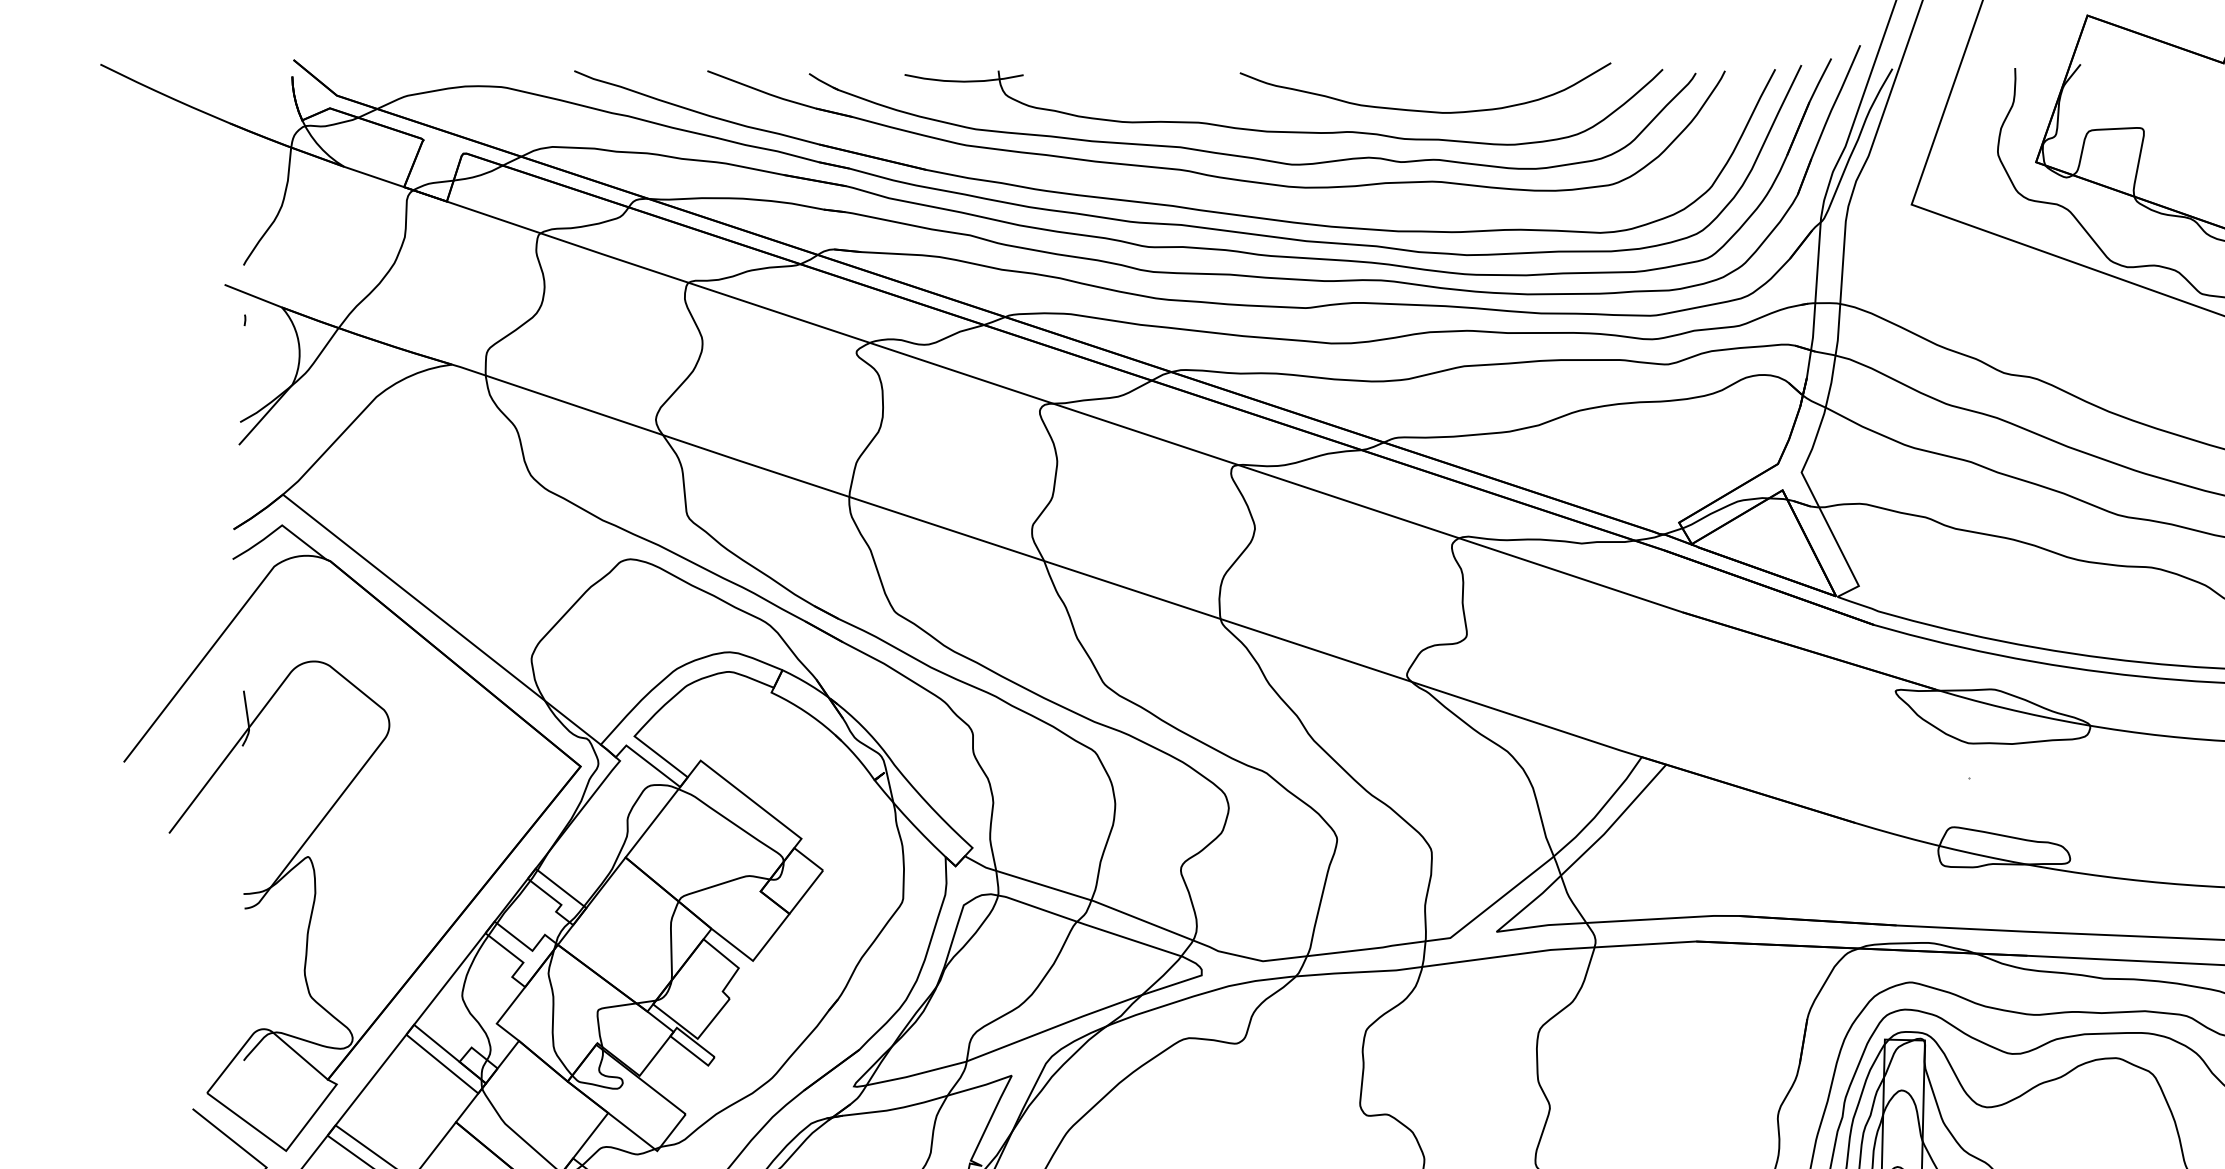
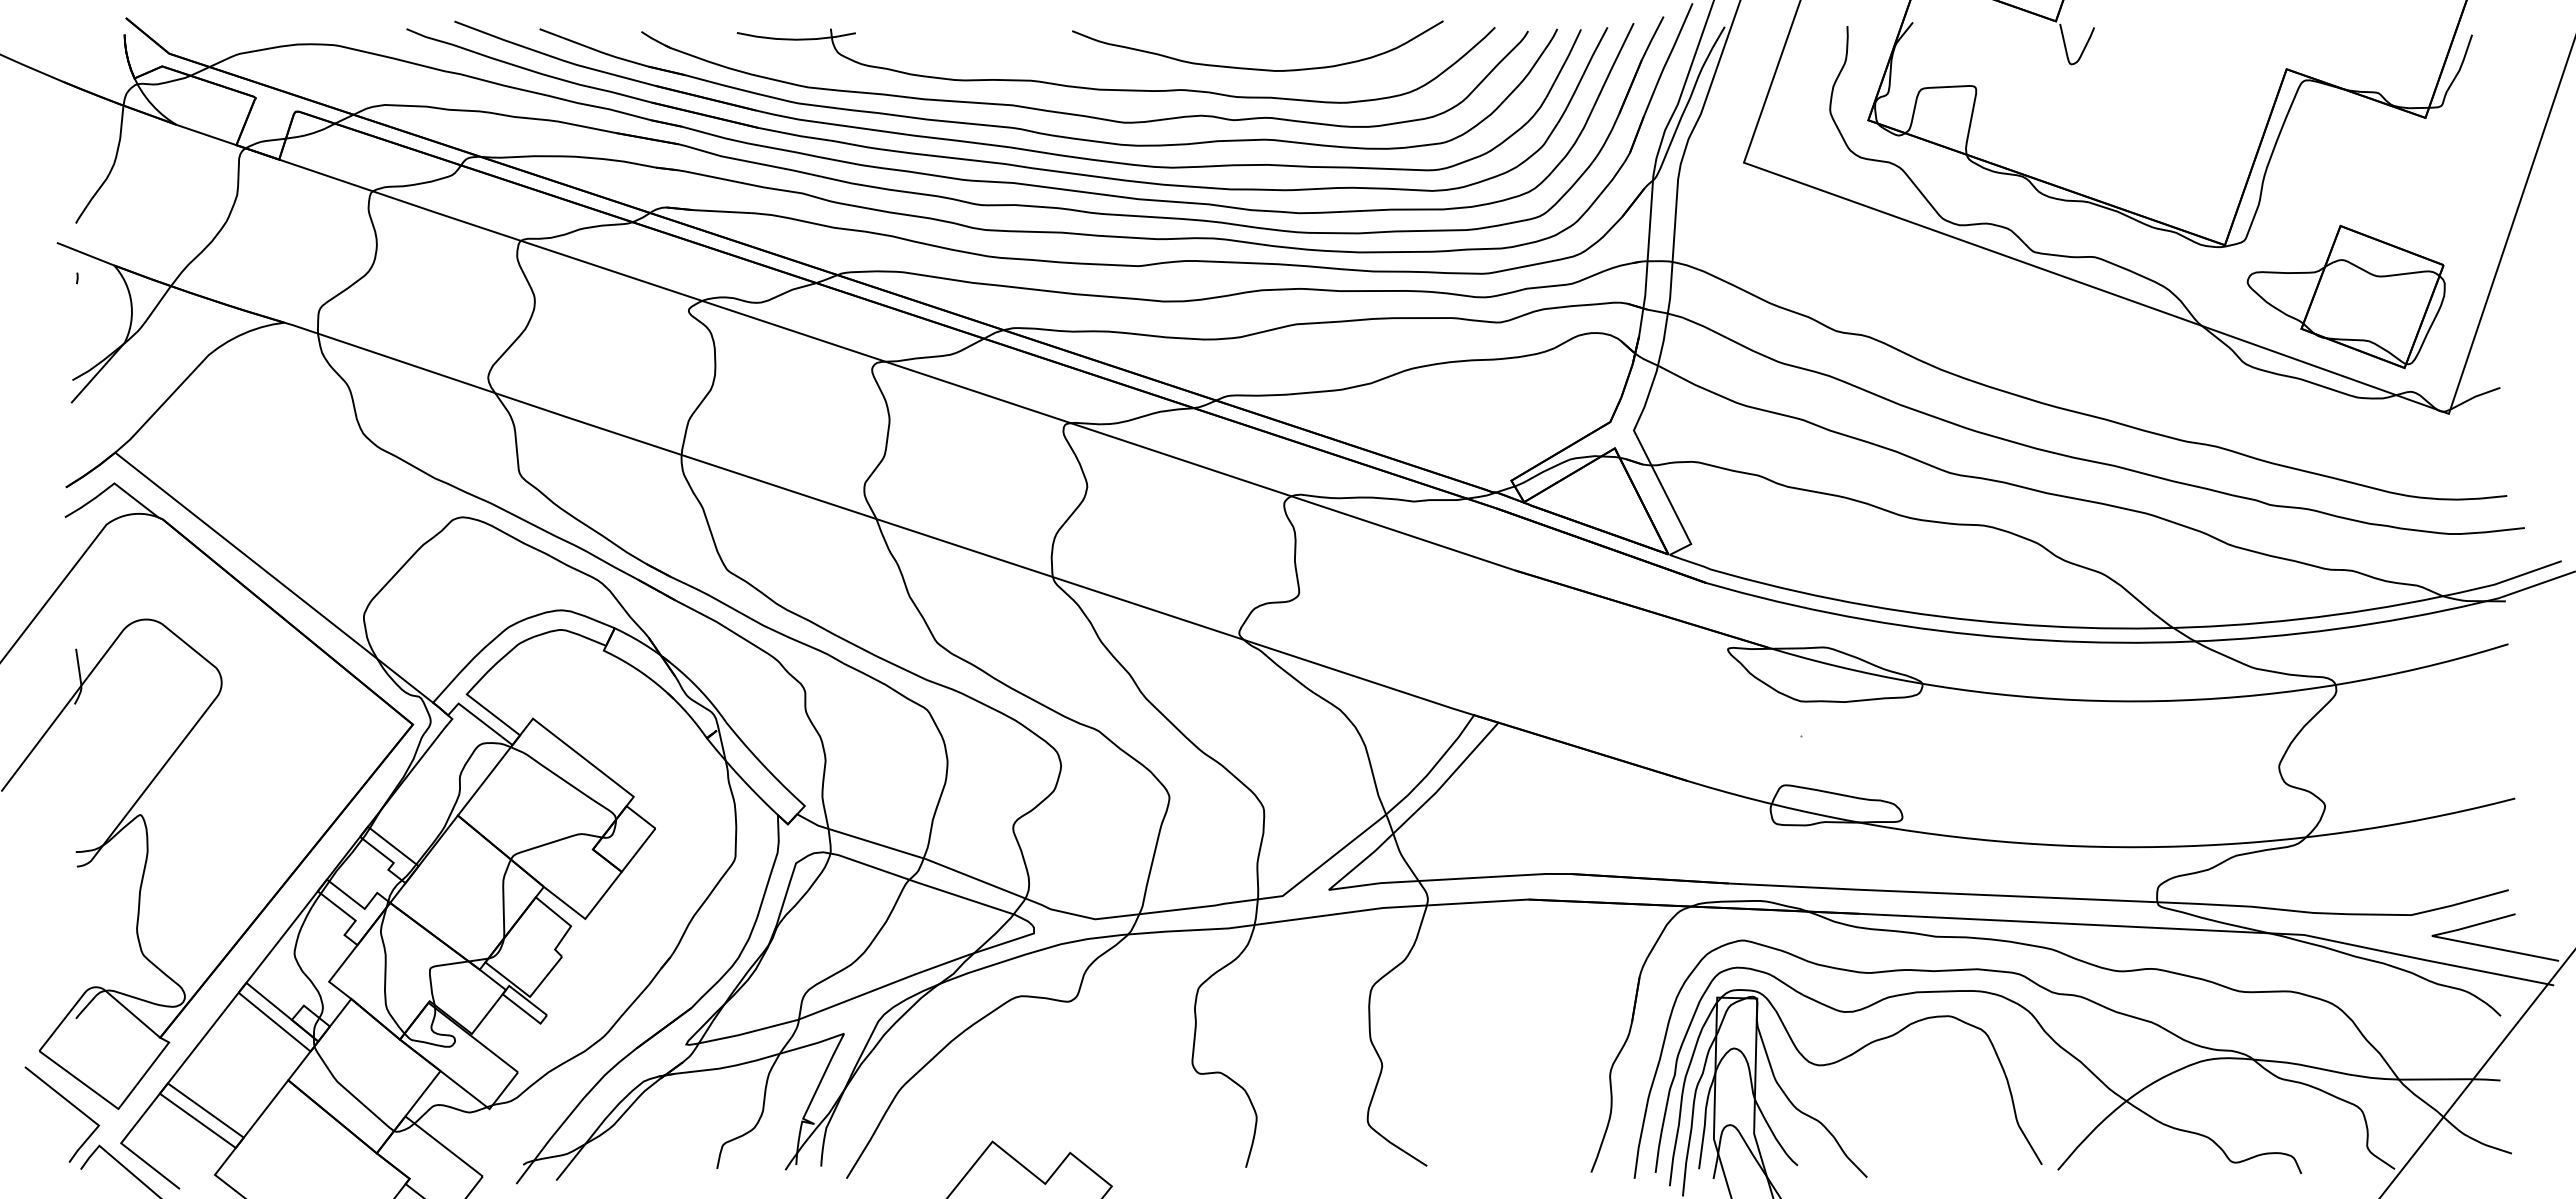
part: (1180, 188) -> (1012, 146), added

